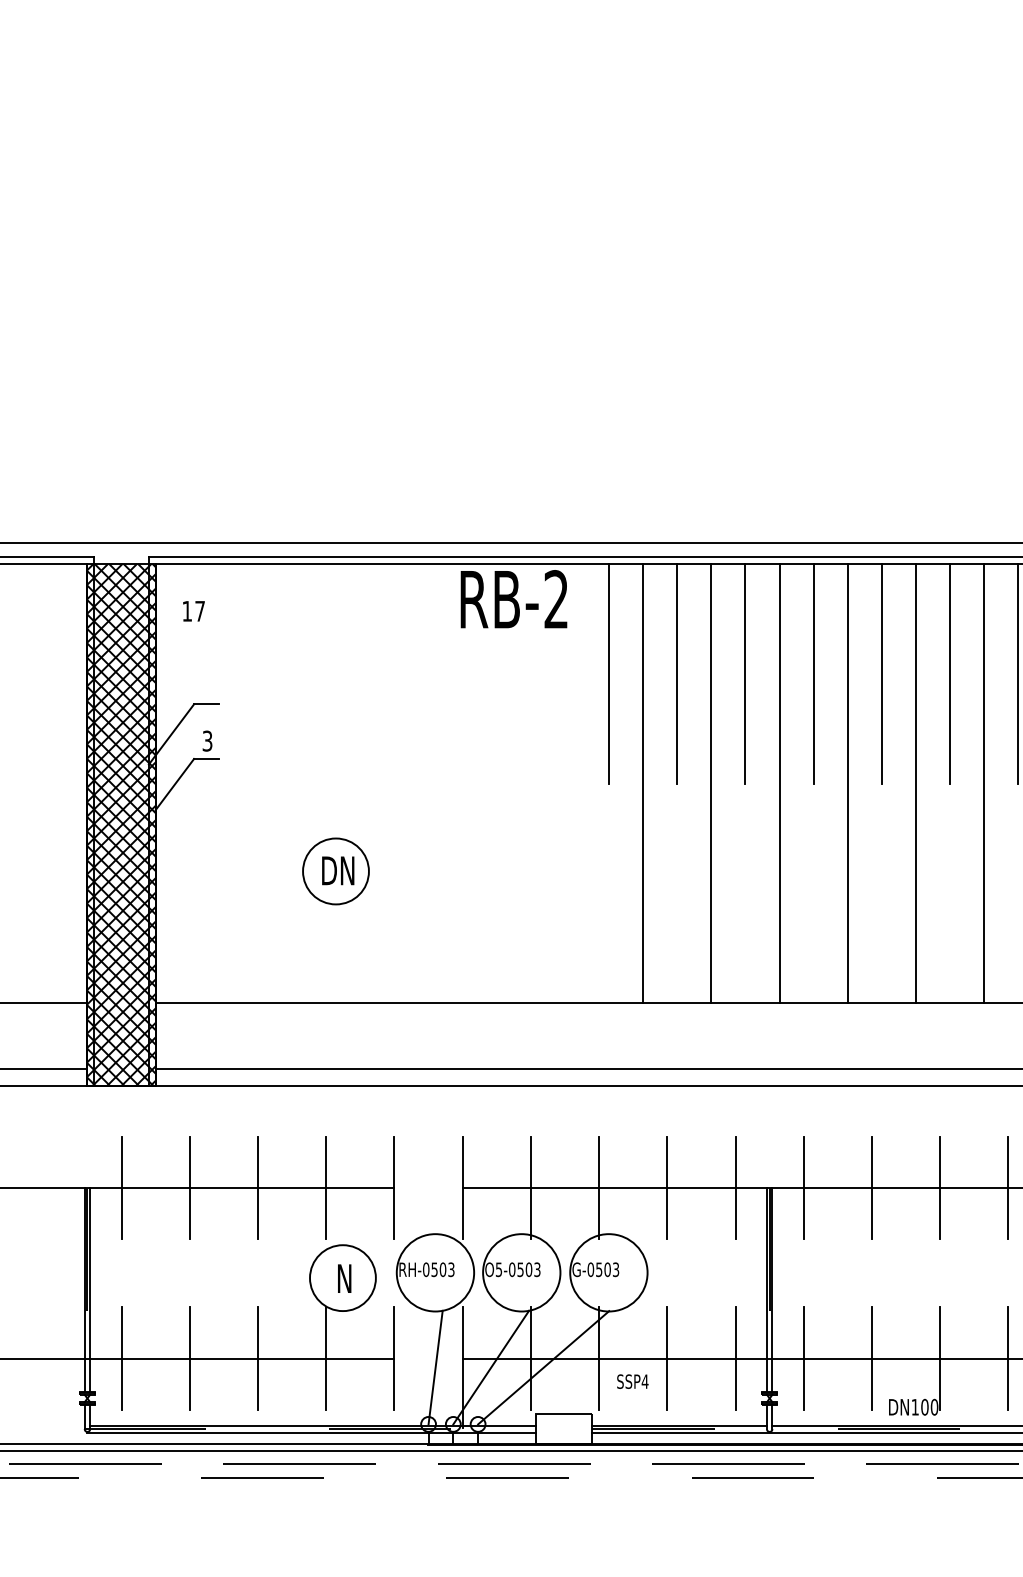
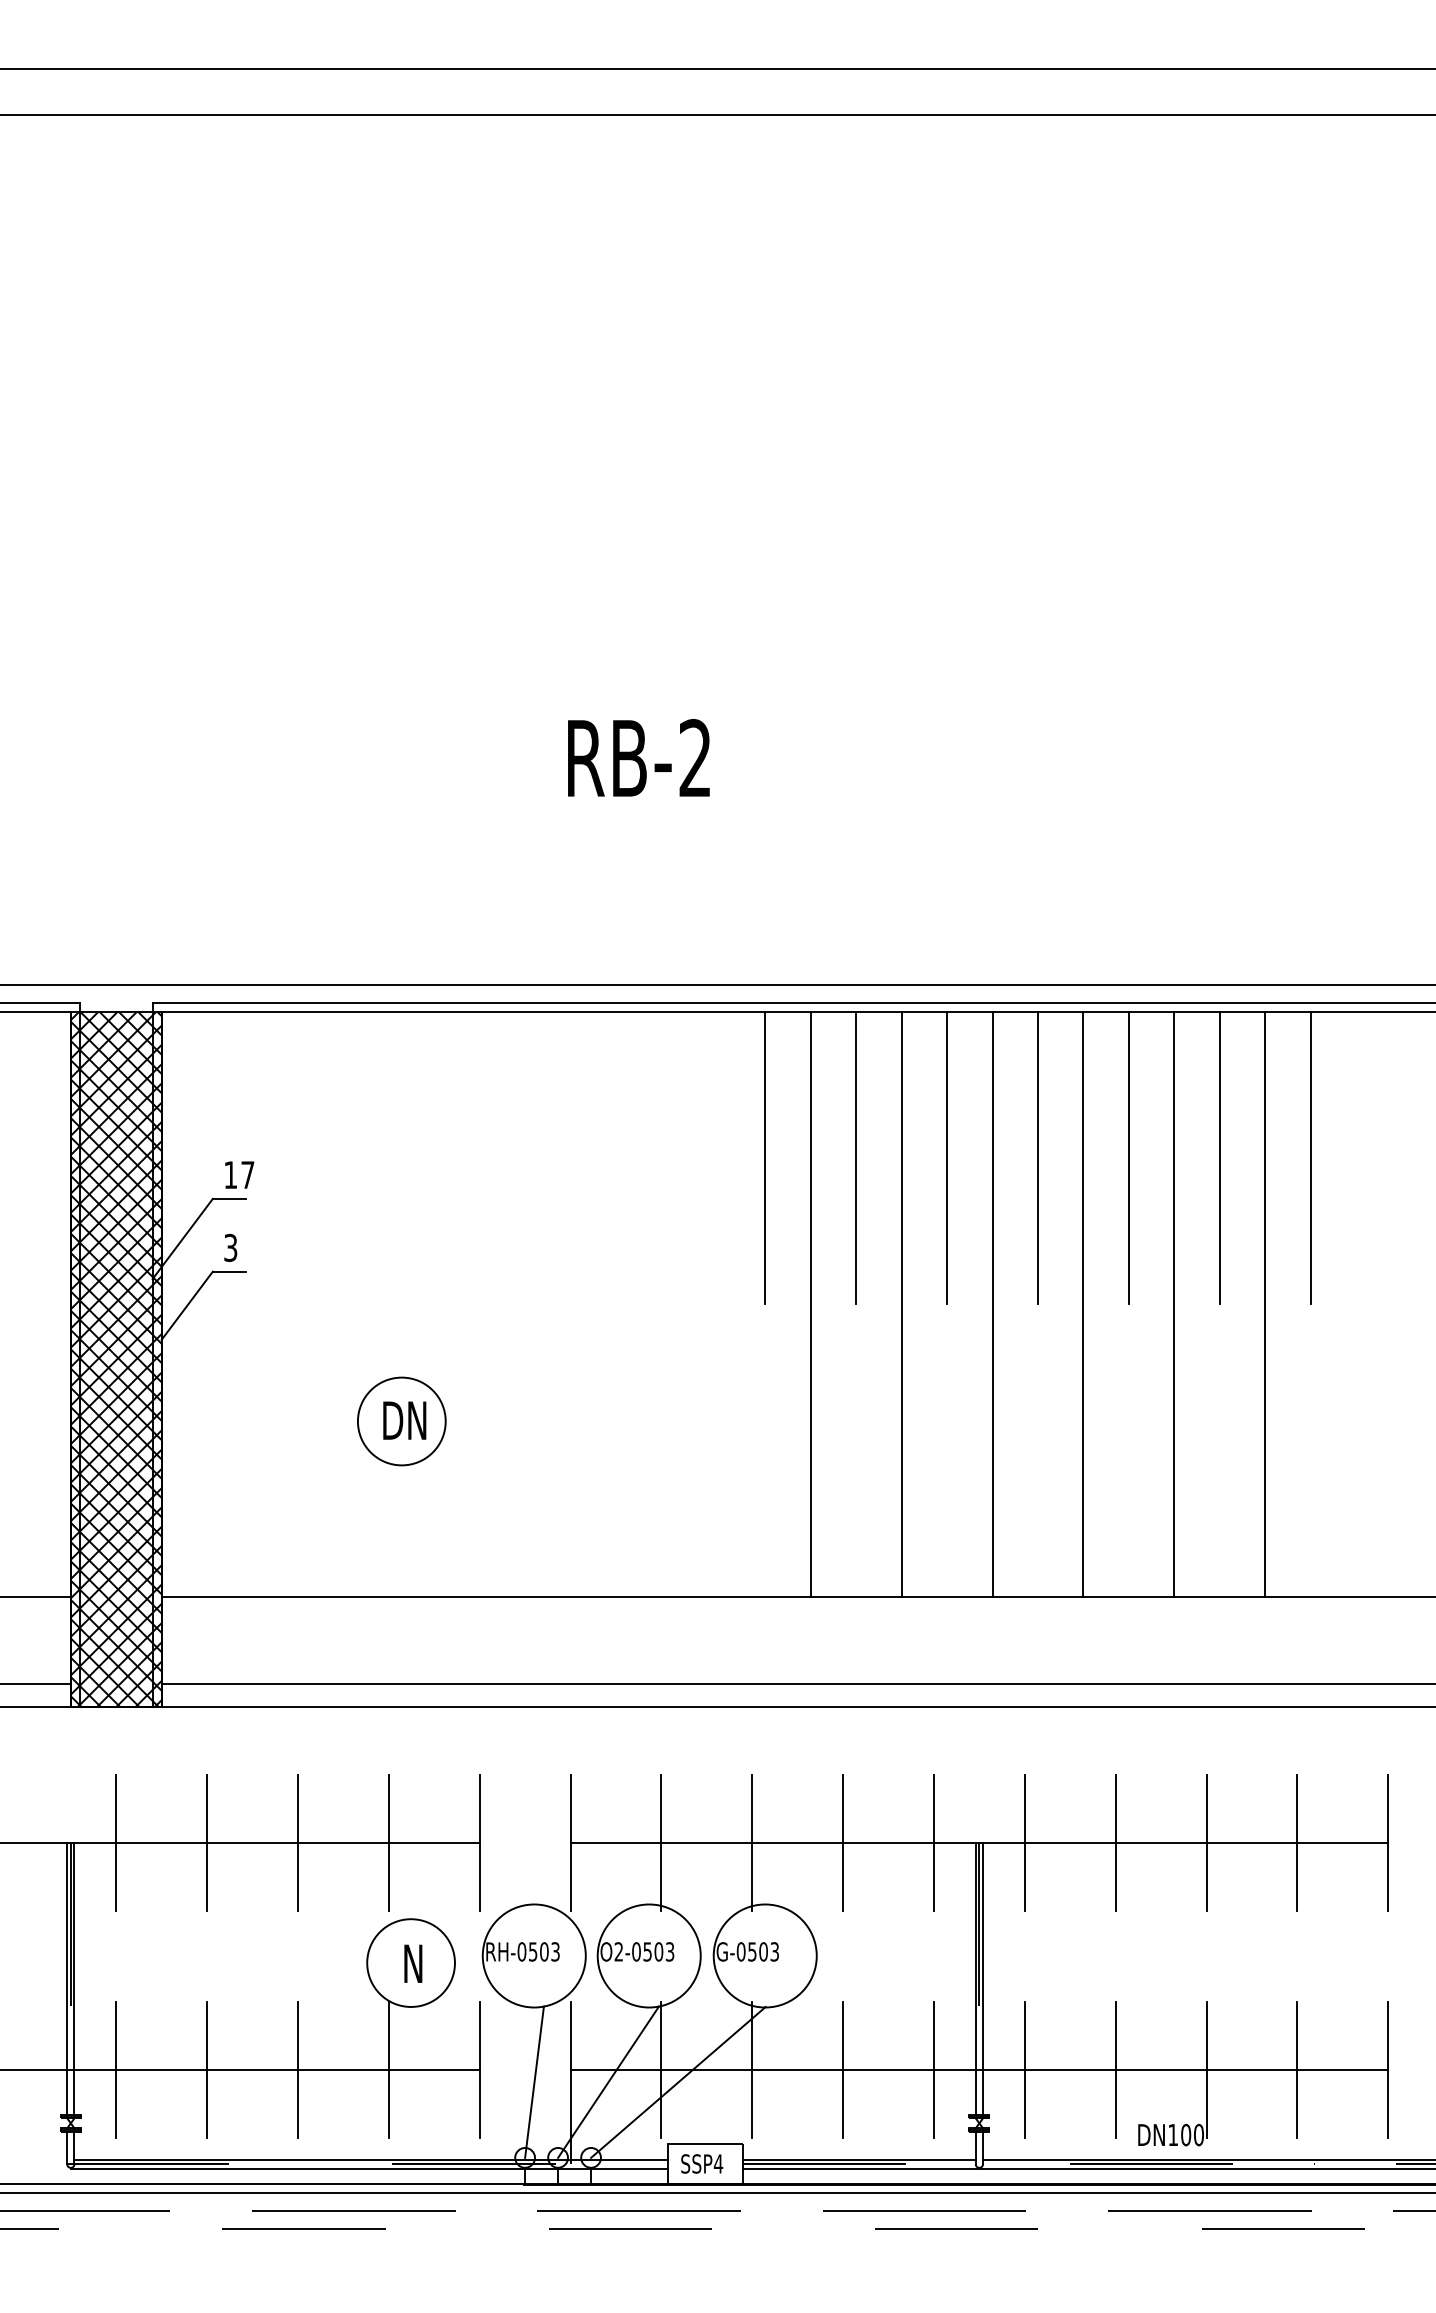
text: (513, 598) -> (638, 757), moved
text: (193, 610) -> (239, 1174), moved
text: (498, 1269) -> (618, 1951), O5-0503 -> O2-0503
text: (633, 1381) -> (702, 2163), moved

